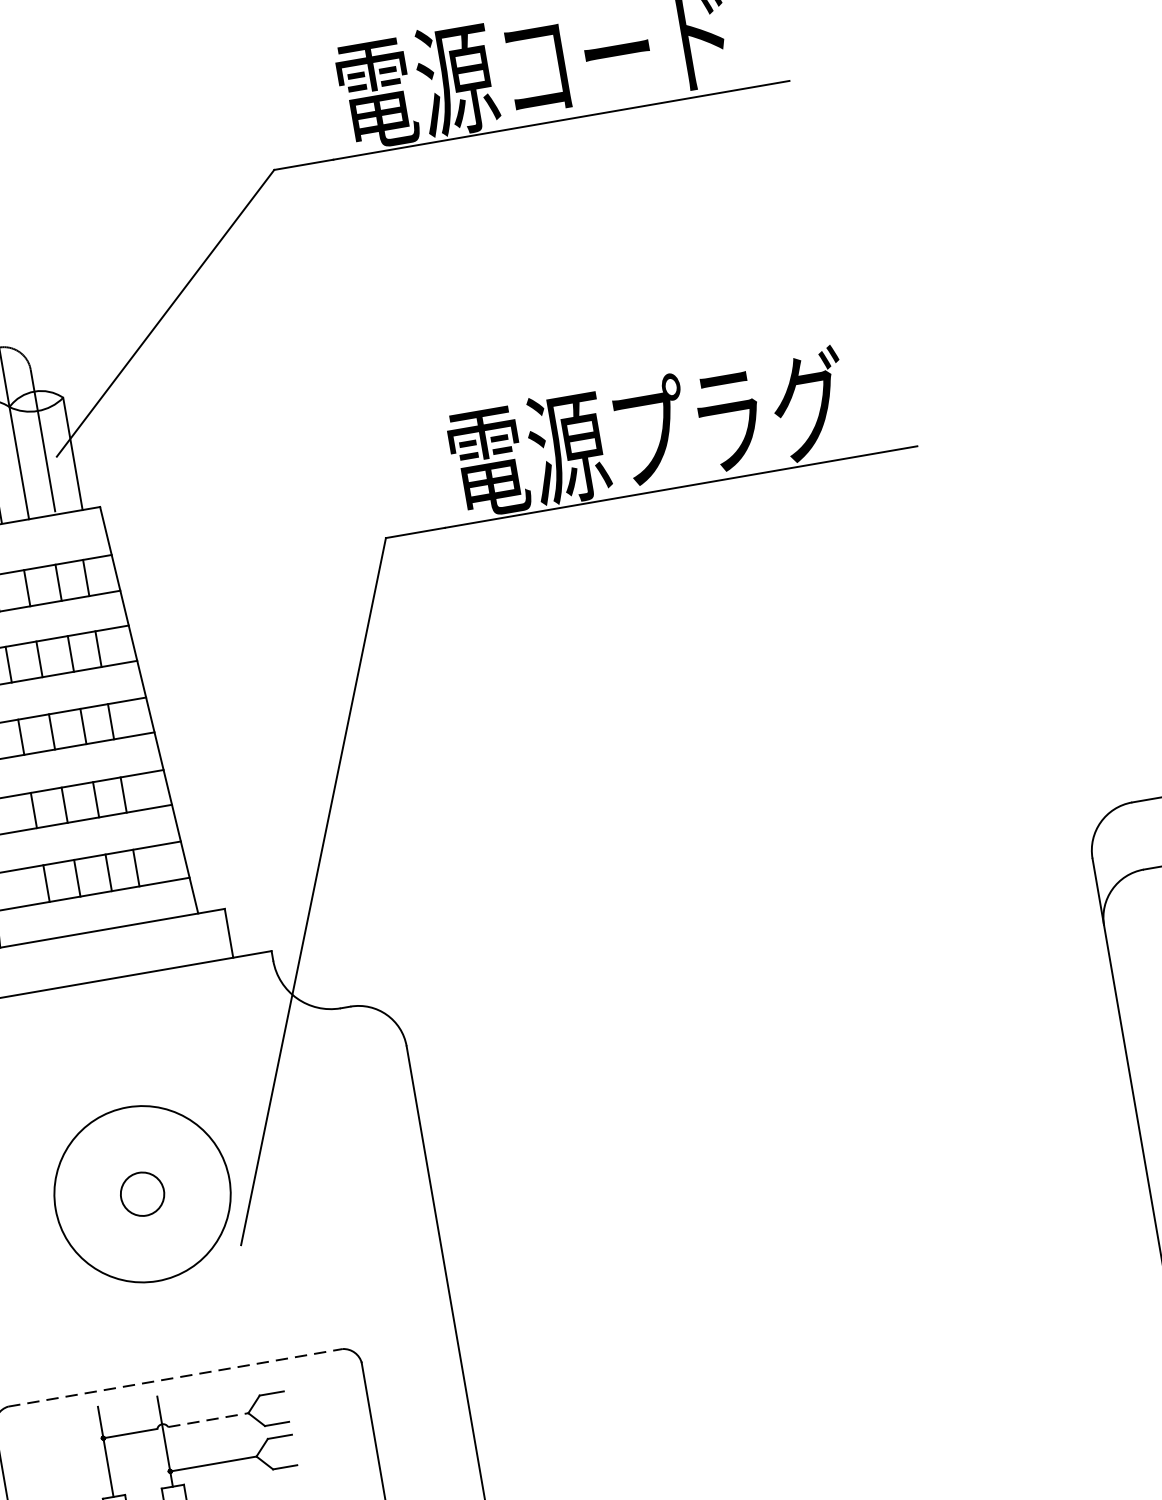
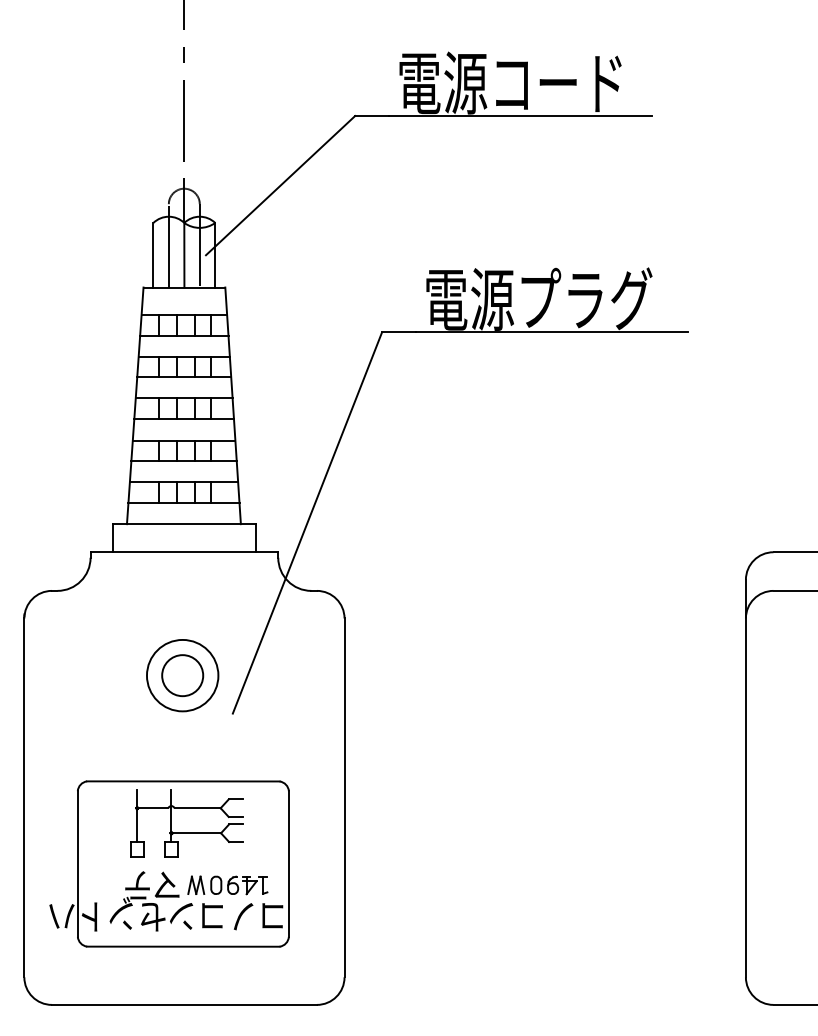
circle: (142, 1194) -> (182, 675), size x0.71
circle: (142, 1194) -> (182, 675), size x1.67
line: (175, 1377) -> (183, 781), dashed -> solid
line: (209, 1420) -> (198, 808), dashed -> solid

